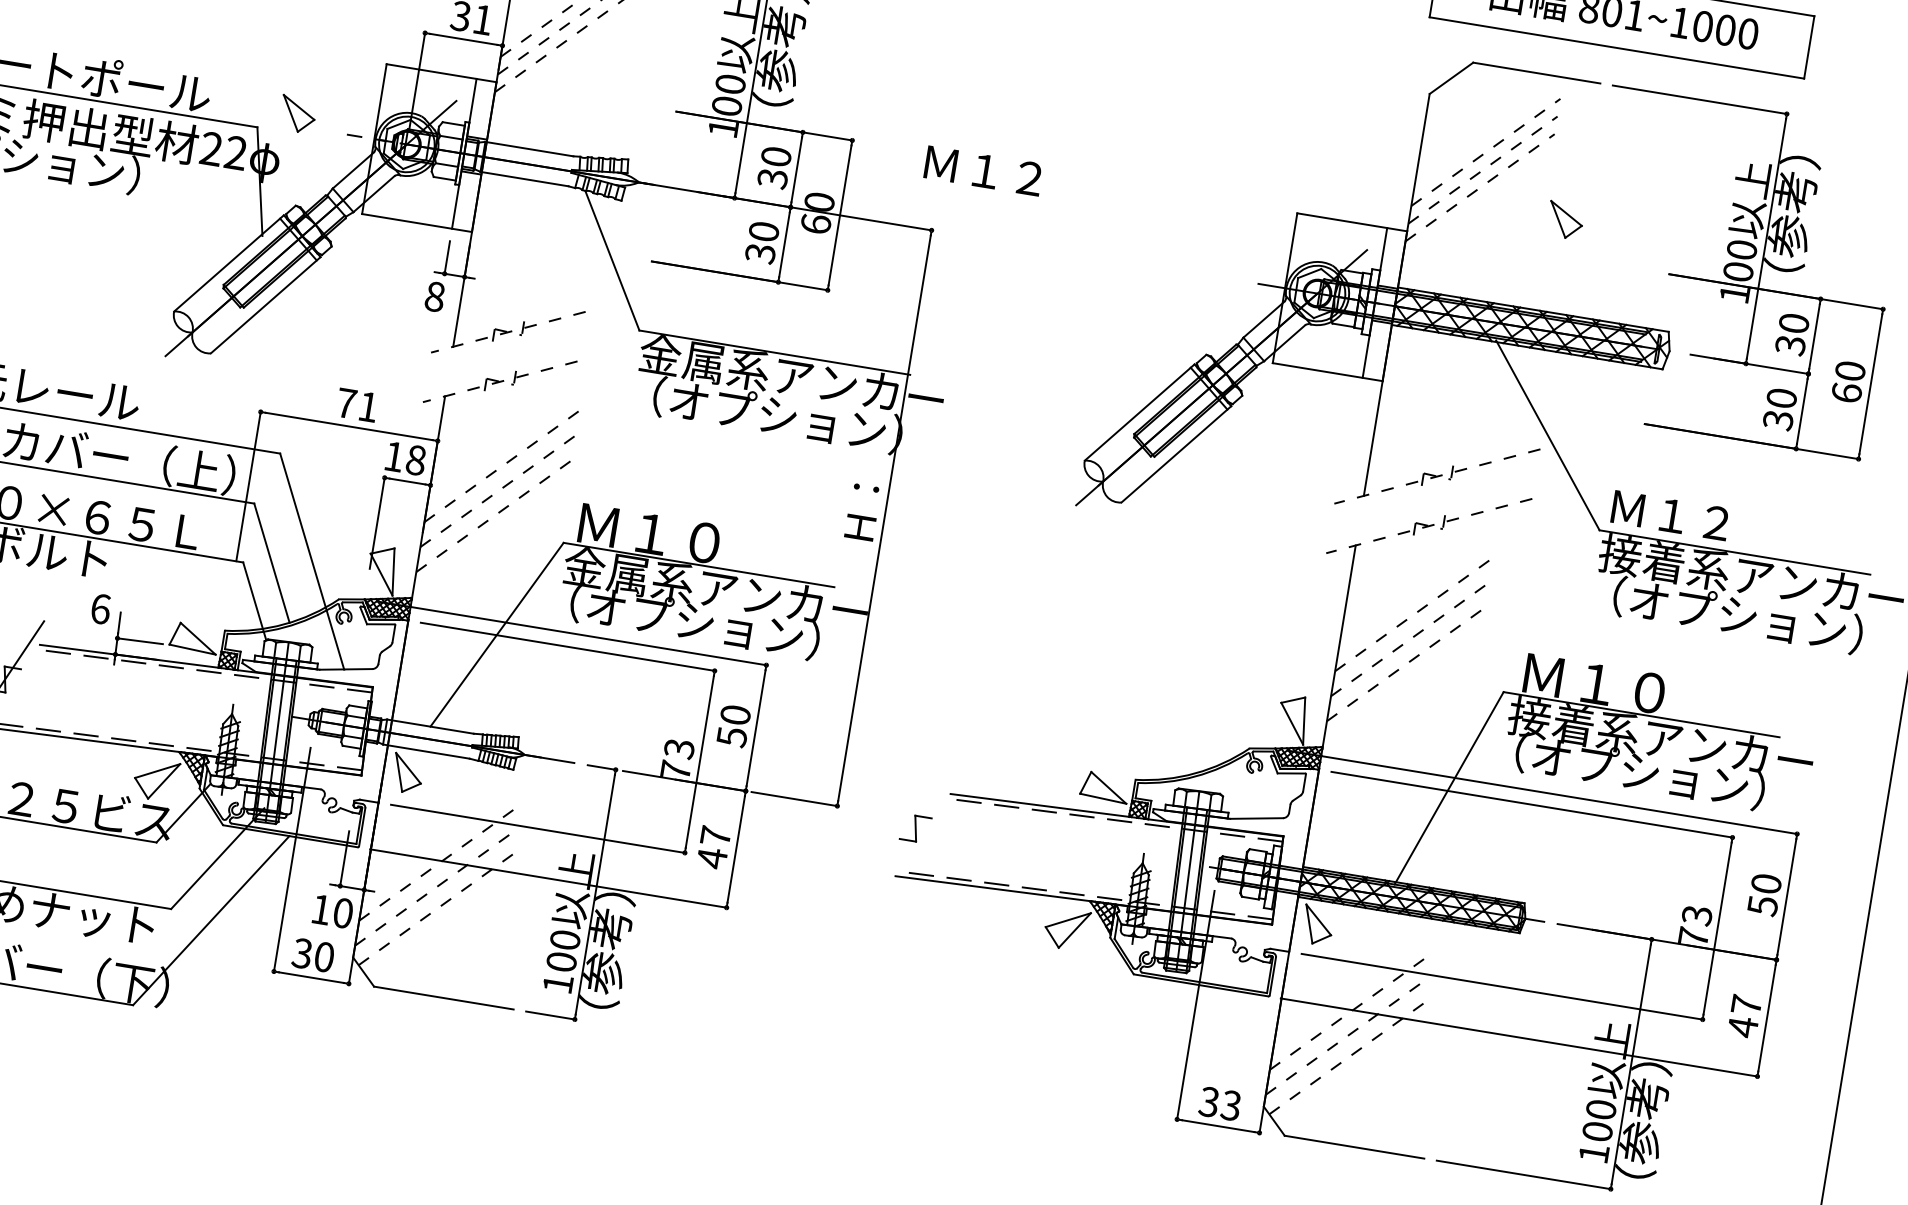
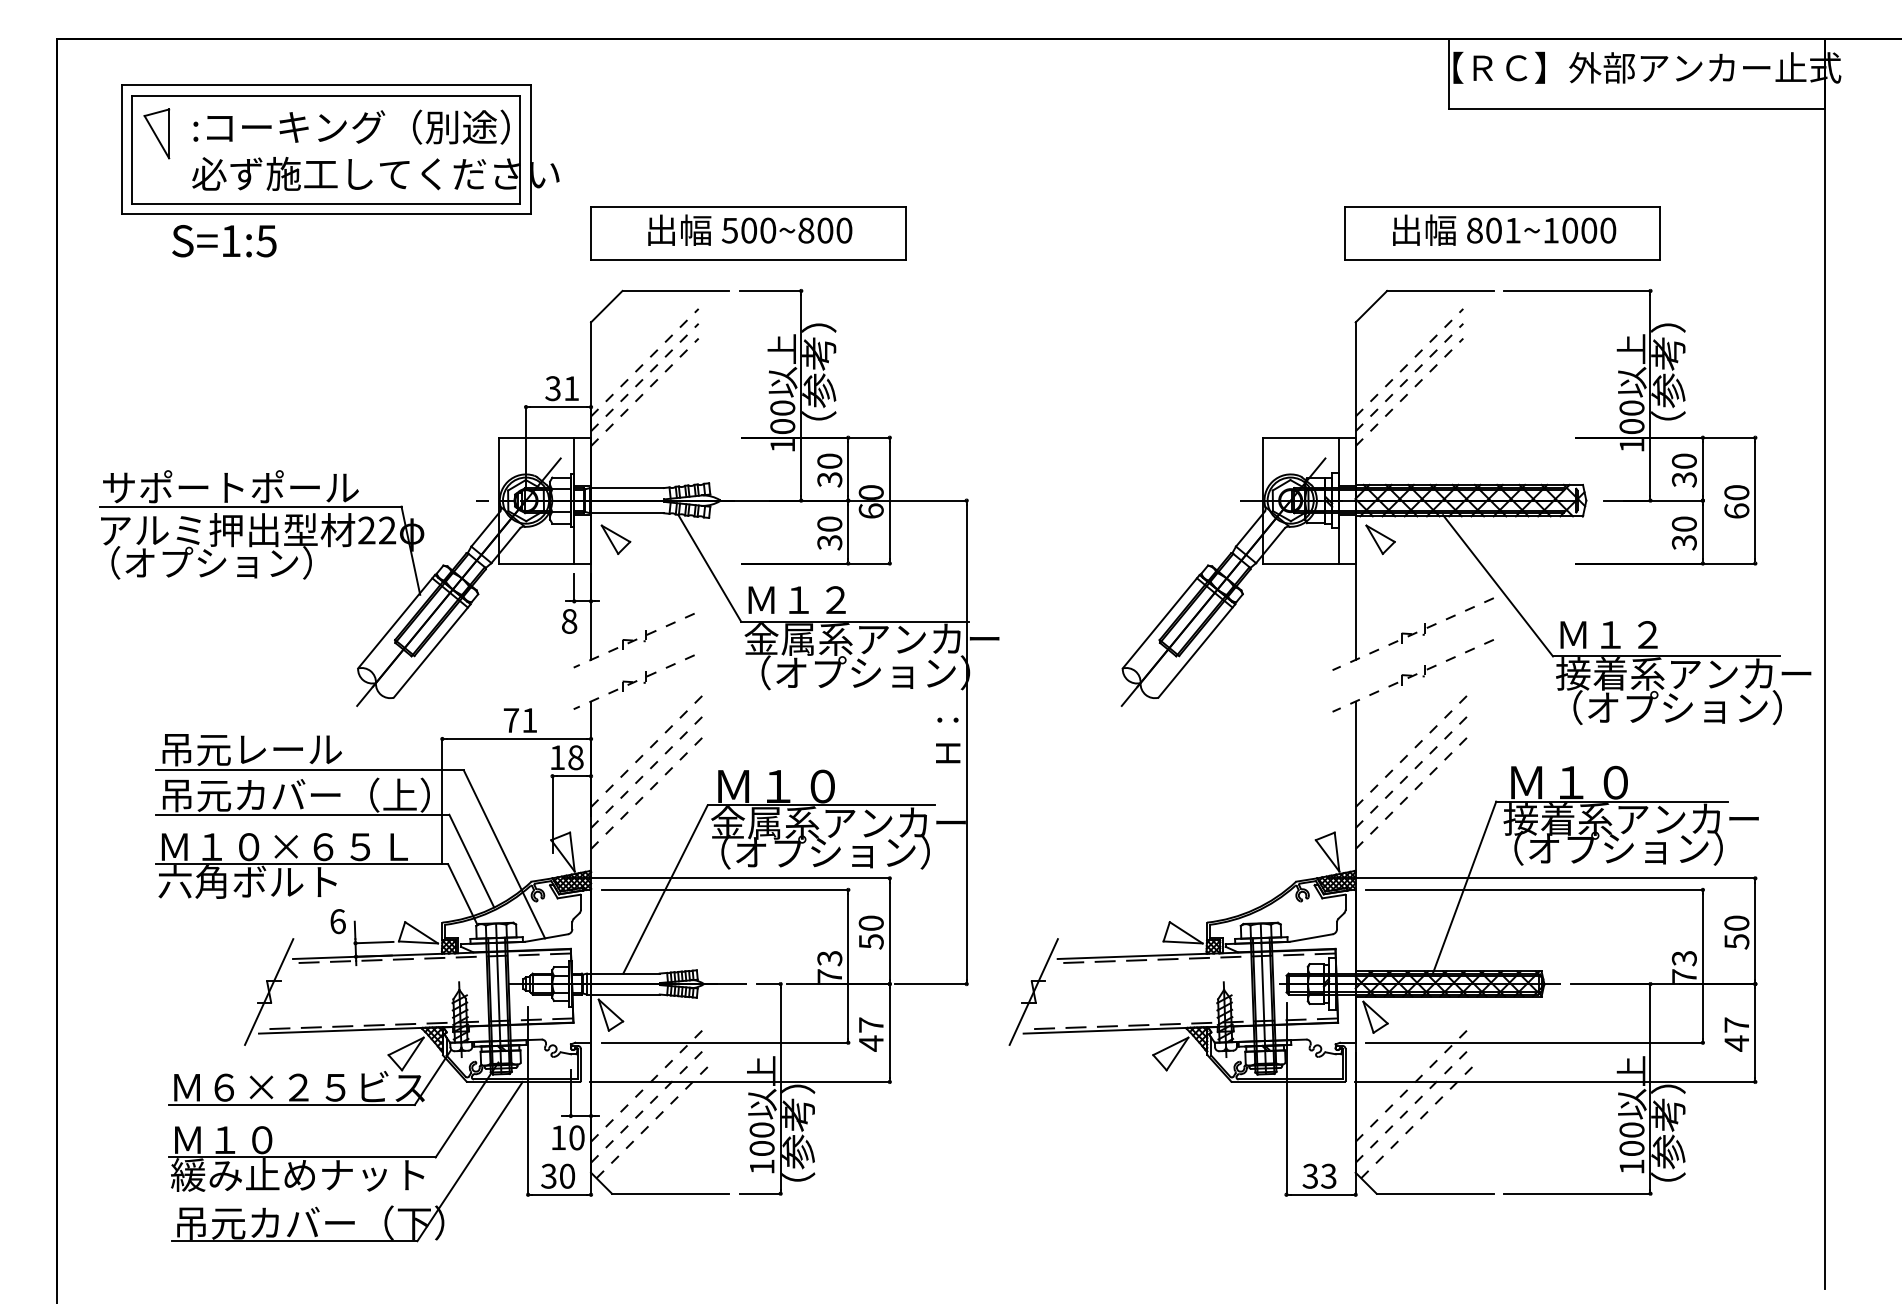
part: (297, 114) -> (615, 539), moved
text: (982, 170) -> (796, 599), moved
part: (1565, 220) -> (1380, 539), moved
line: (915, 827) -> (1033, 991), added

